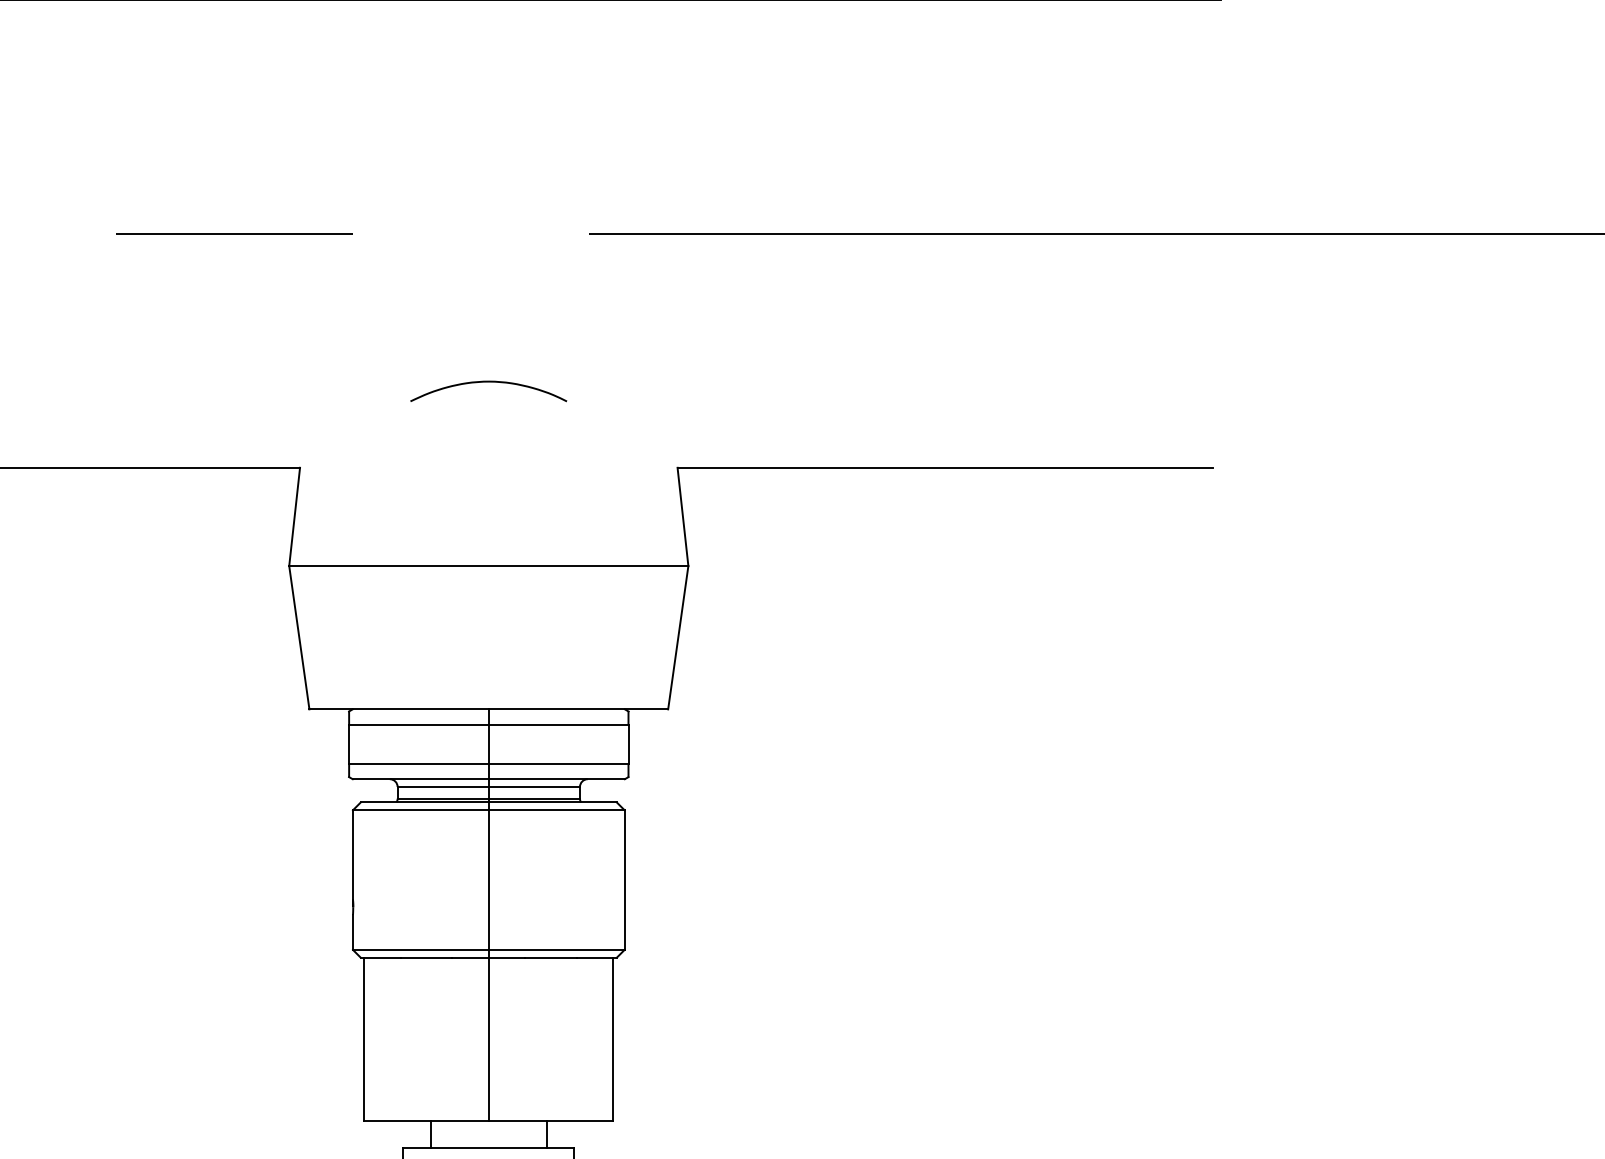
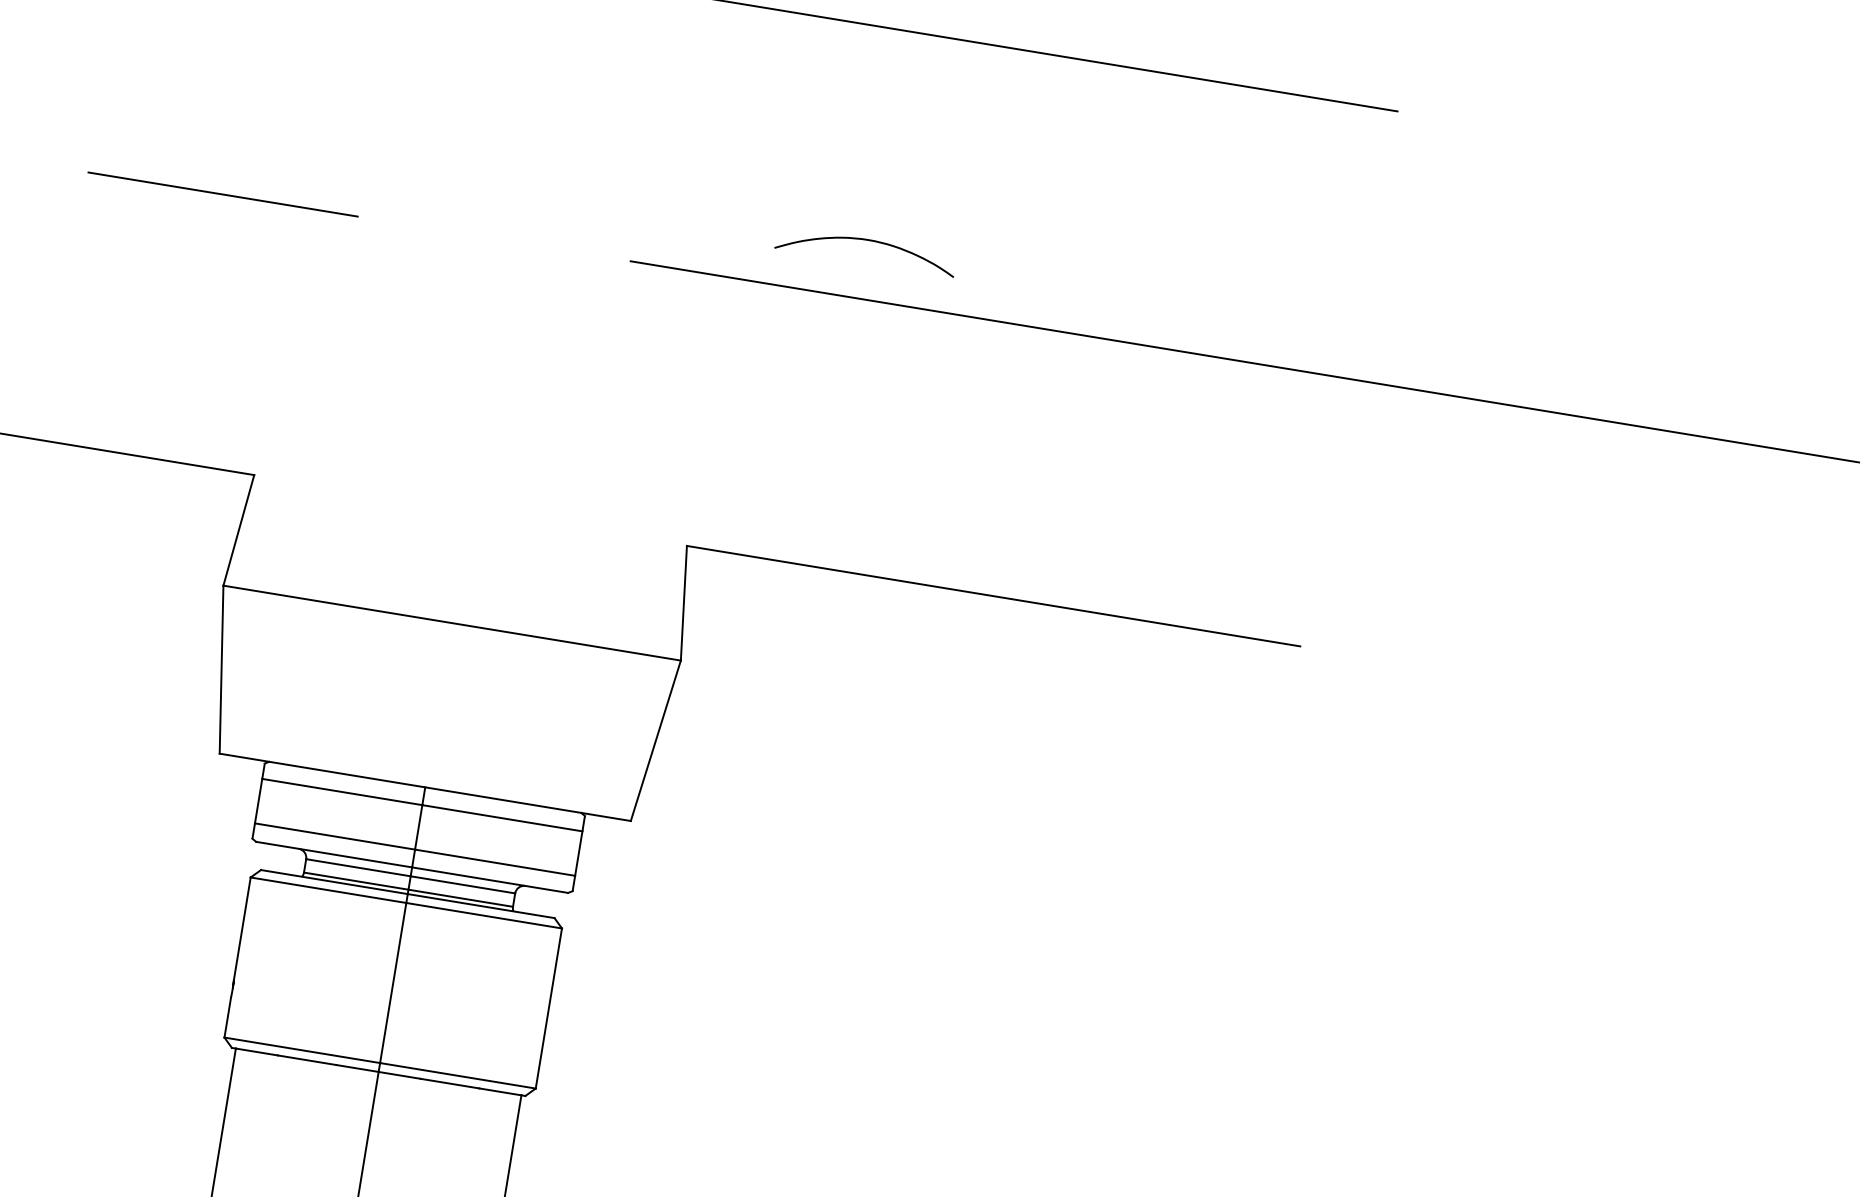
curve: (488, 382) -> (867, 240), moved

